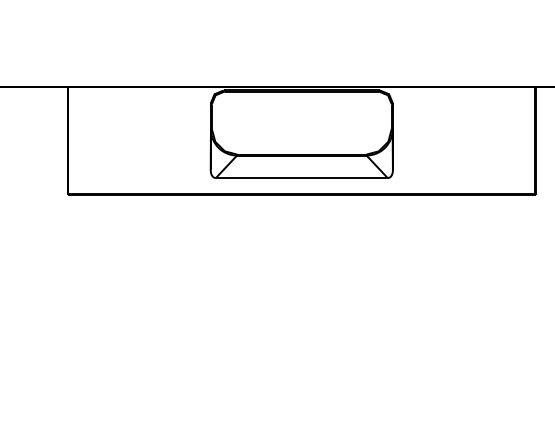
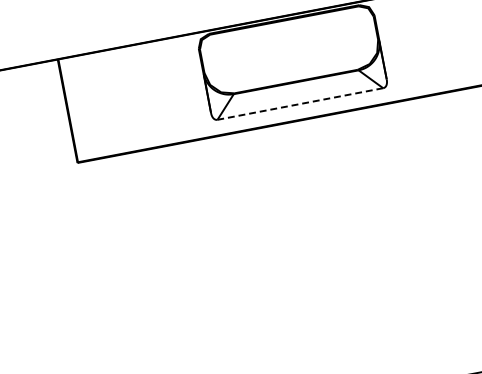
line: (301, 178) -> (300, 104), solid -> dashed

